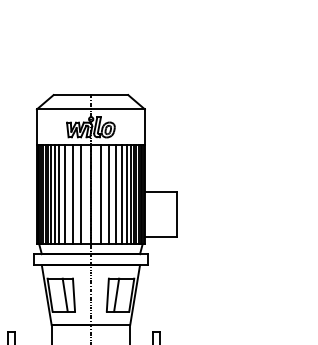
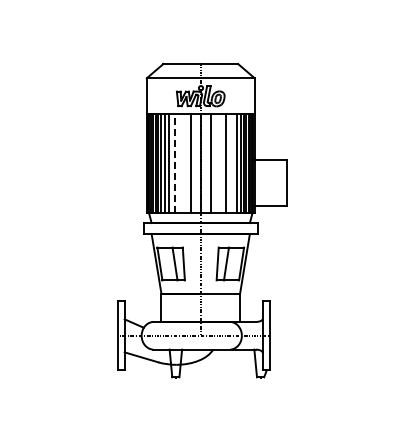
line: (65, 194) -> (175, 163), solid -> dashed
line: (72, 194) -> (182, 163), removed
line: (108, 194) -> (218, 163), removed
line: (122, 194) -> (232, 163), removed

